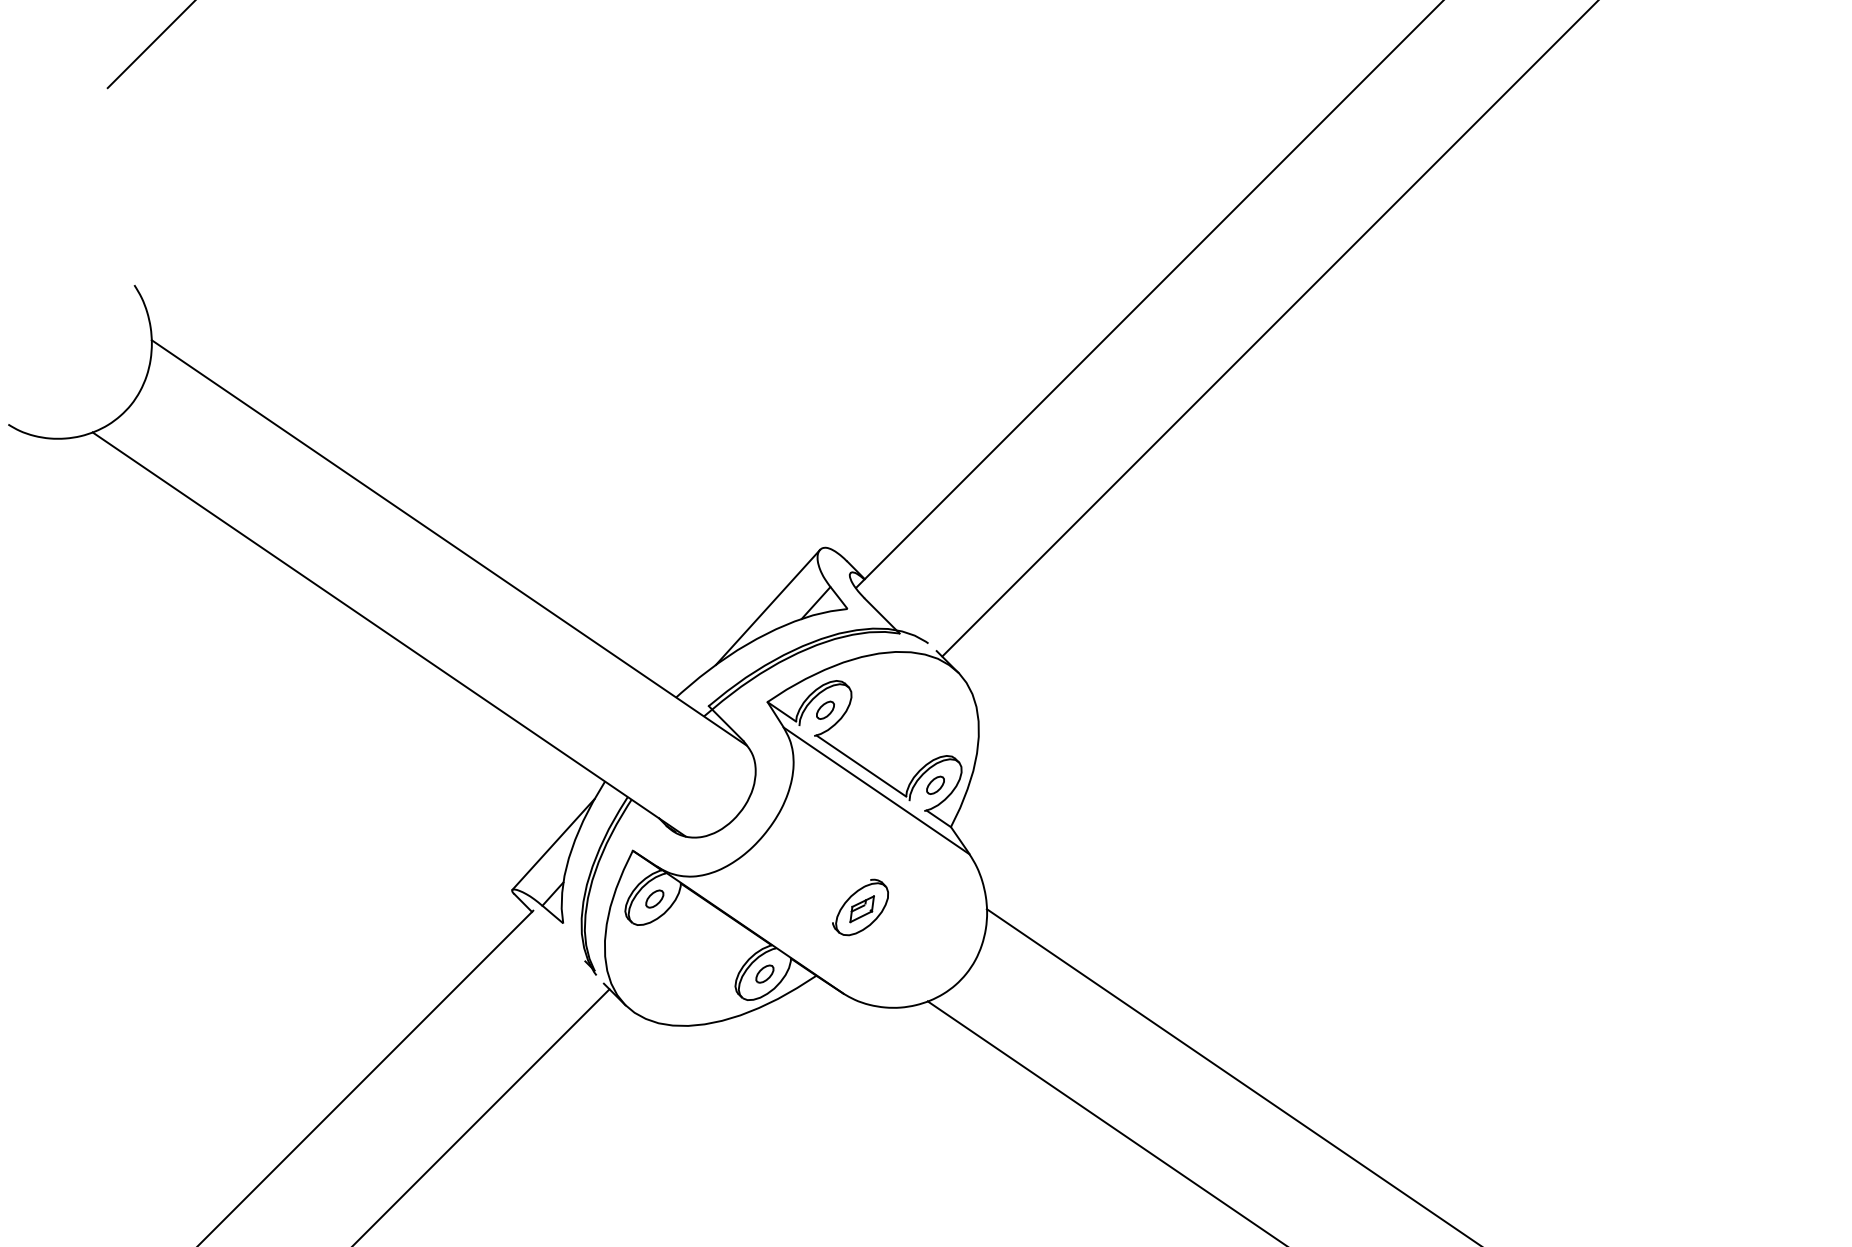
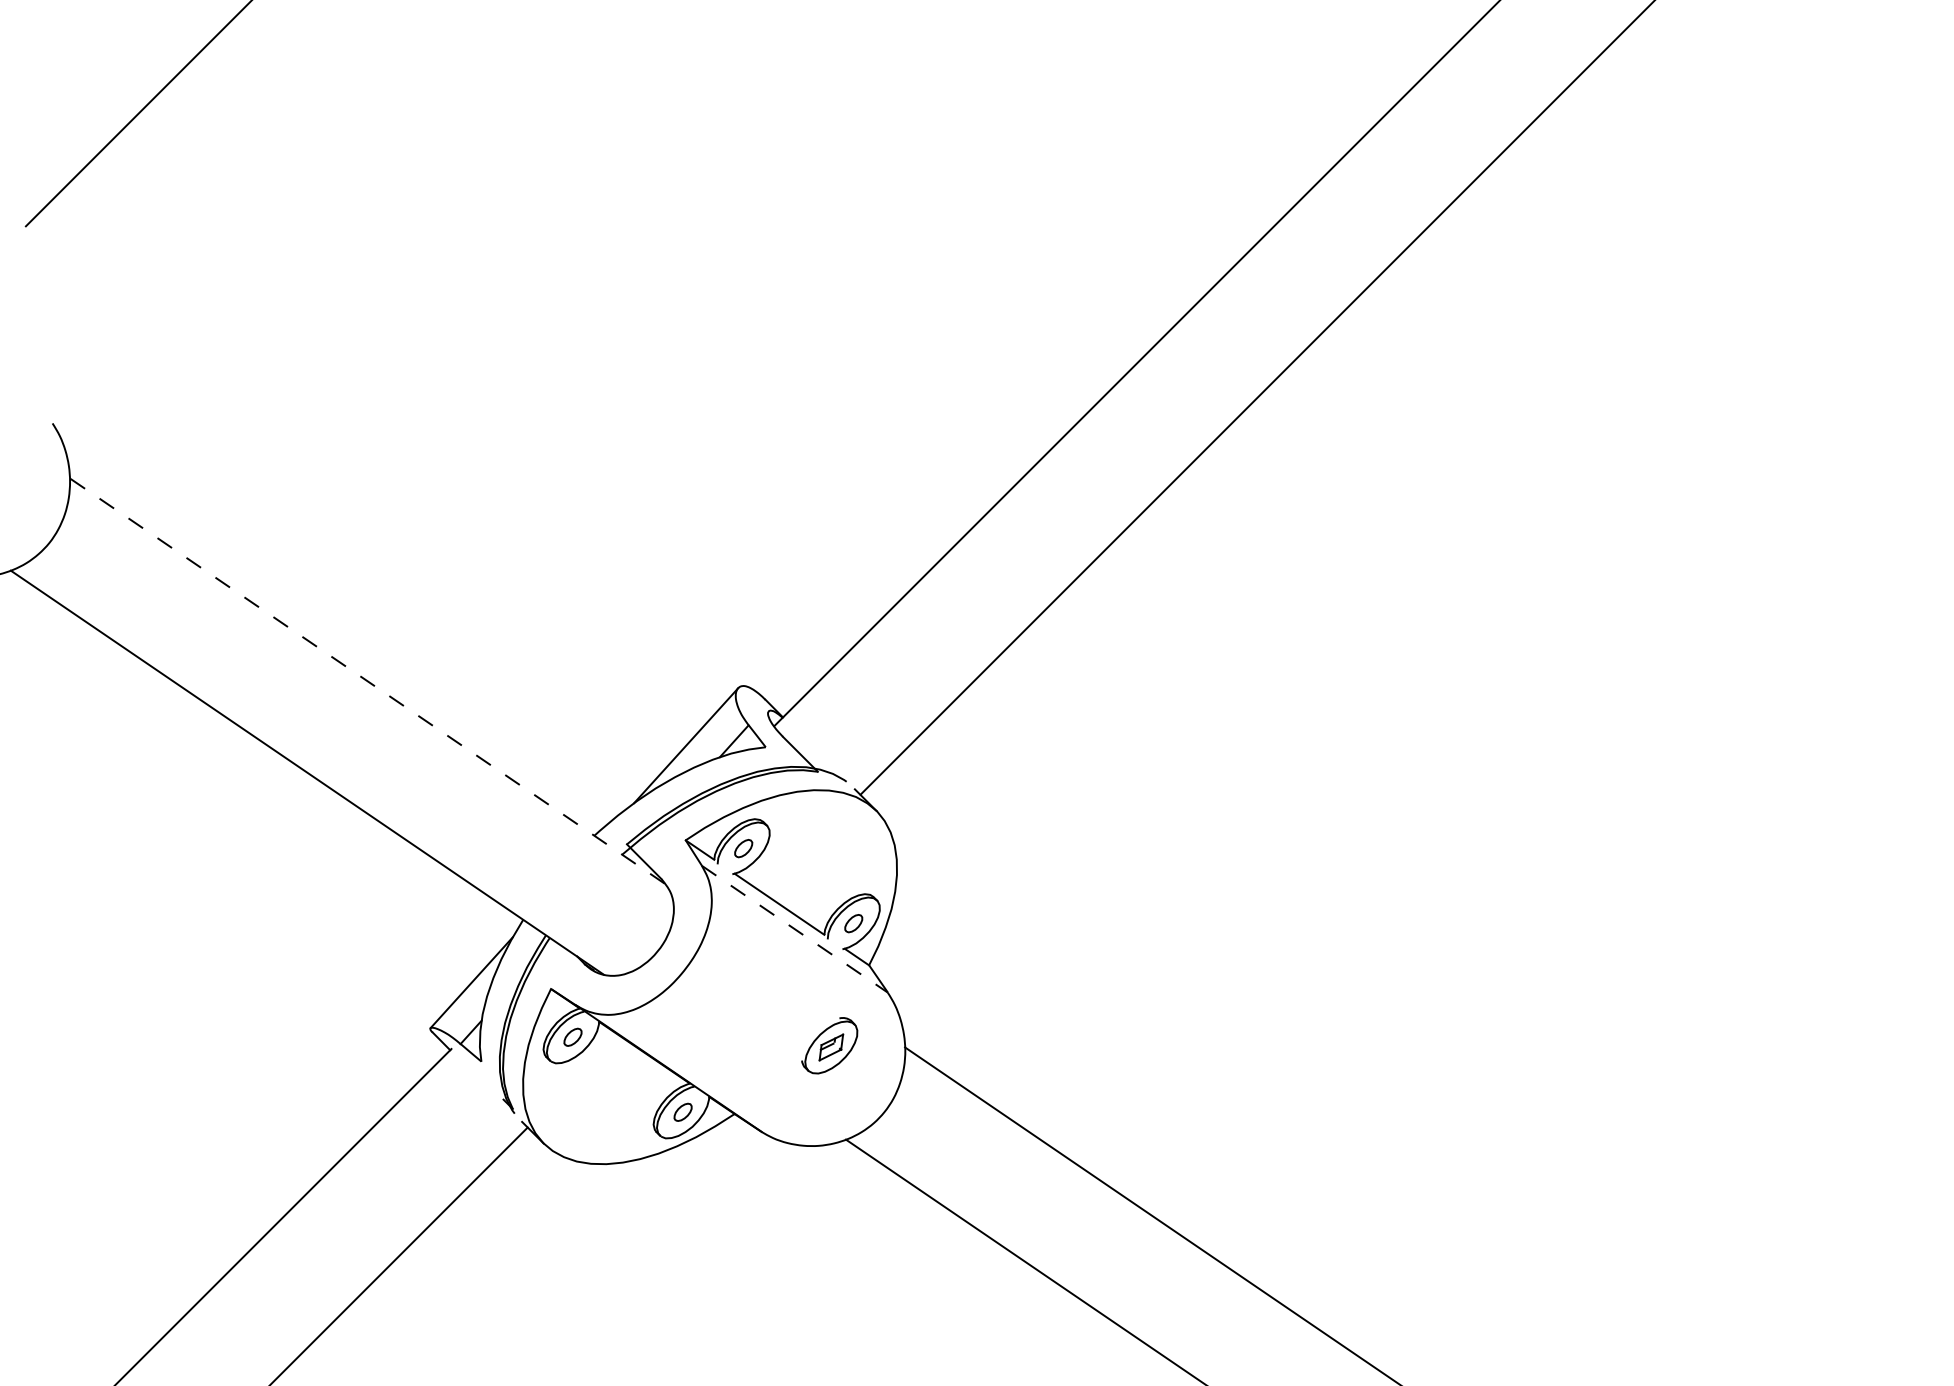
line: (449, 543) -> (367, 681), solid -> dashed
line: (877, 791) -> (795, 929), solid -> dashed
part: (860, 907) -> (829, 1045), moved

